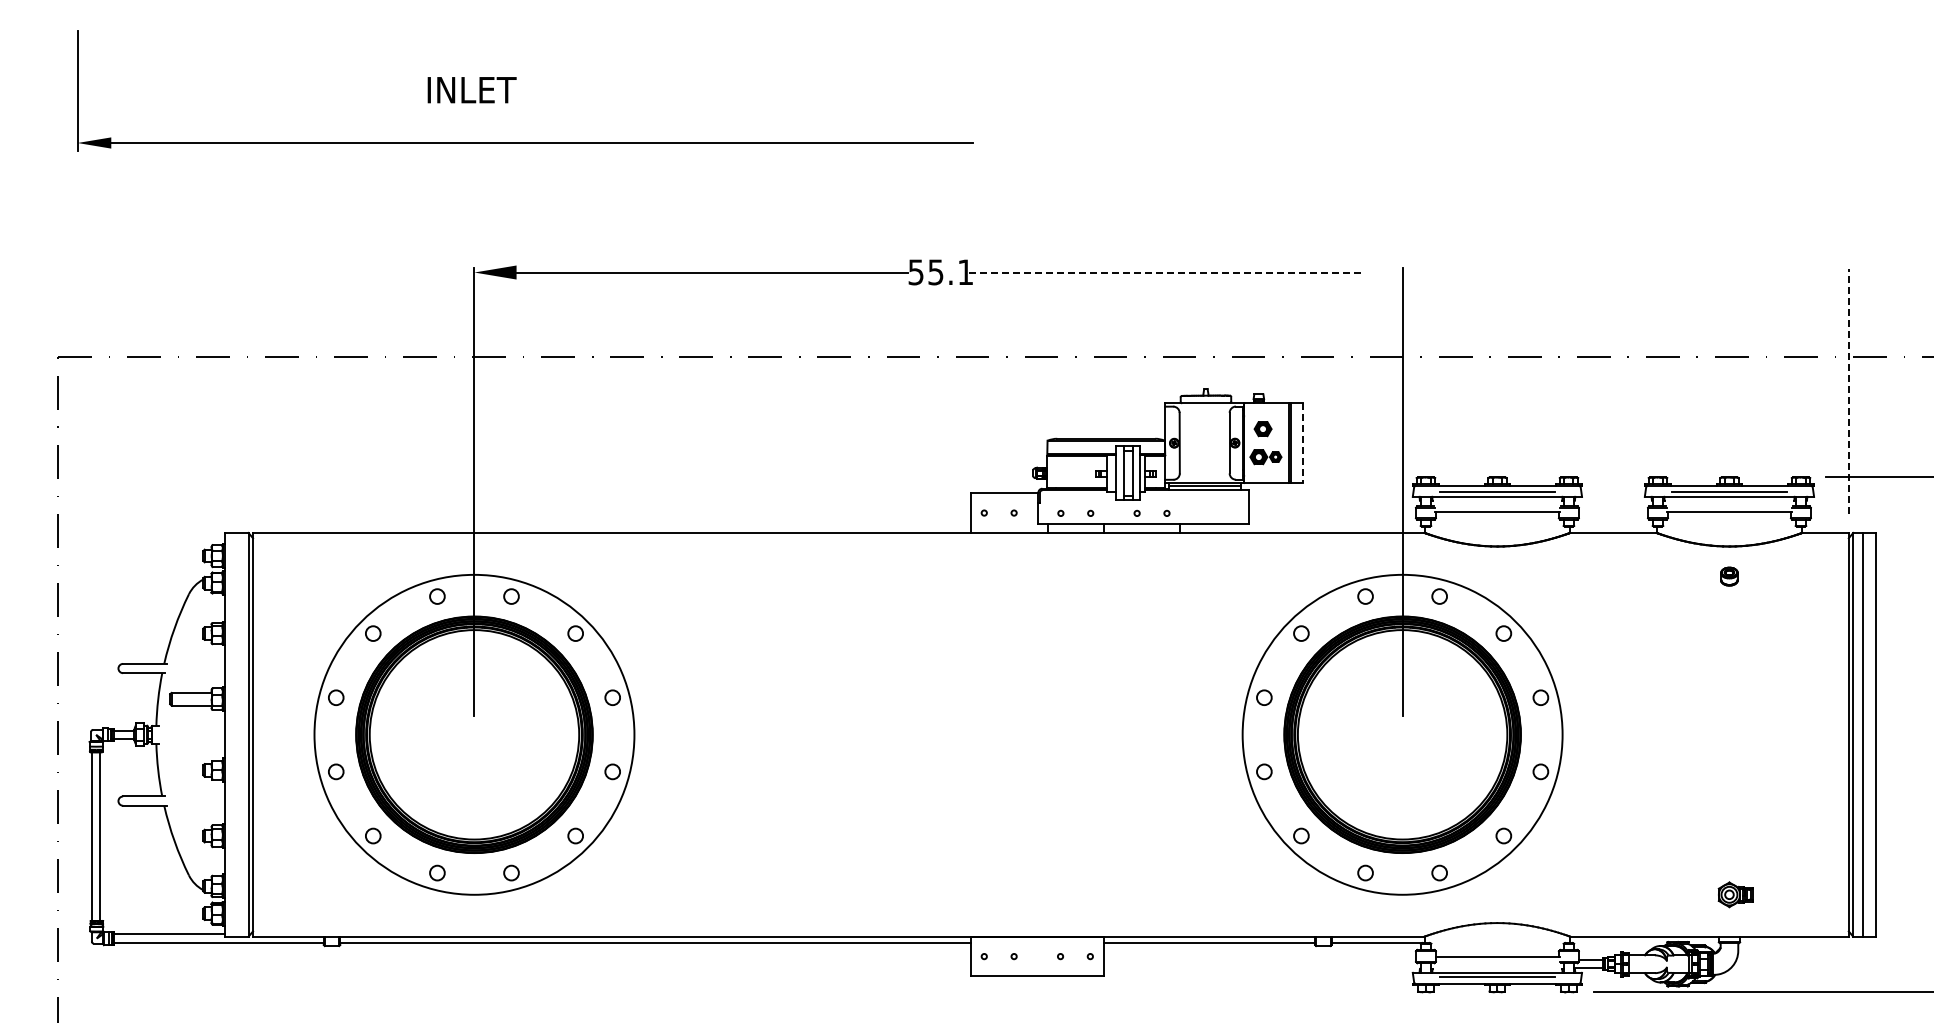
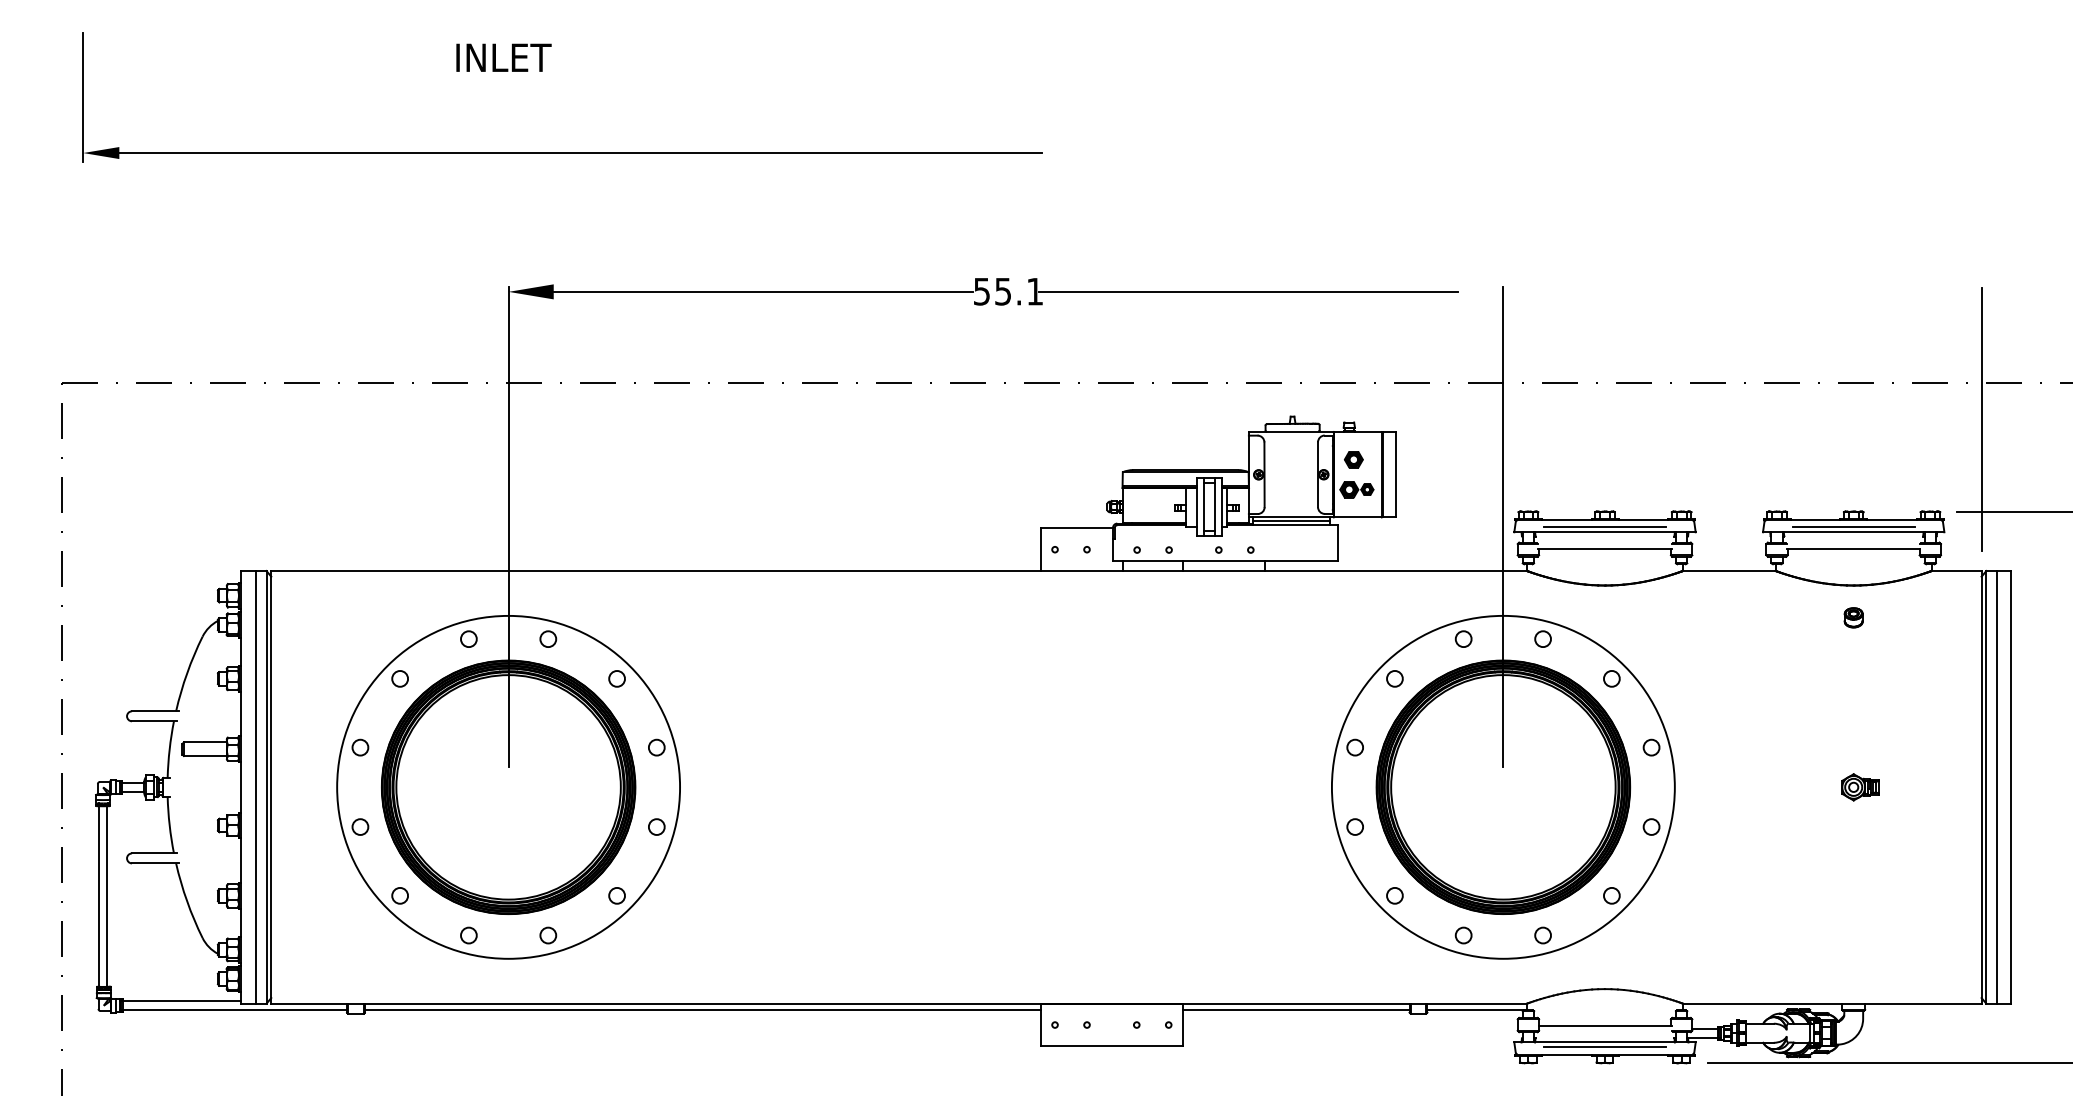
text: (471, 90) -> (503, 58), moved
line: (1164, 272) -> (1248, 291), dashed -> solid
line: (1849, 391) -> (1982, 419), dashed -> solid
line: (1302, 443) -> (1396, 475), dashed -> solid
line: (239, 734) -> (256, 787), added
part: (1735, 894) -> (1860, 787), moved

